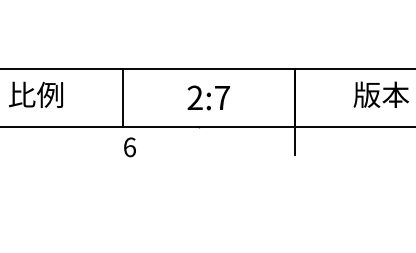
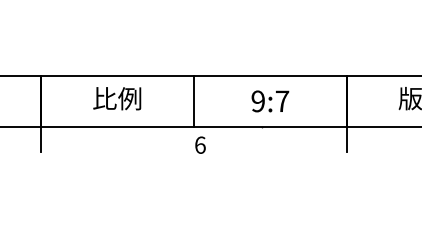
text: (194, 98) -> (257, 101), 2:7 -> 9:7

